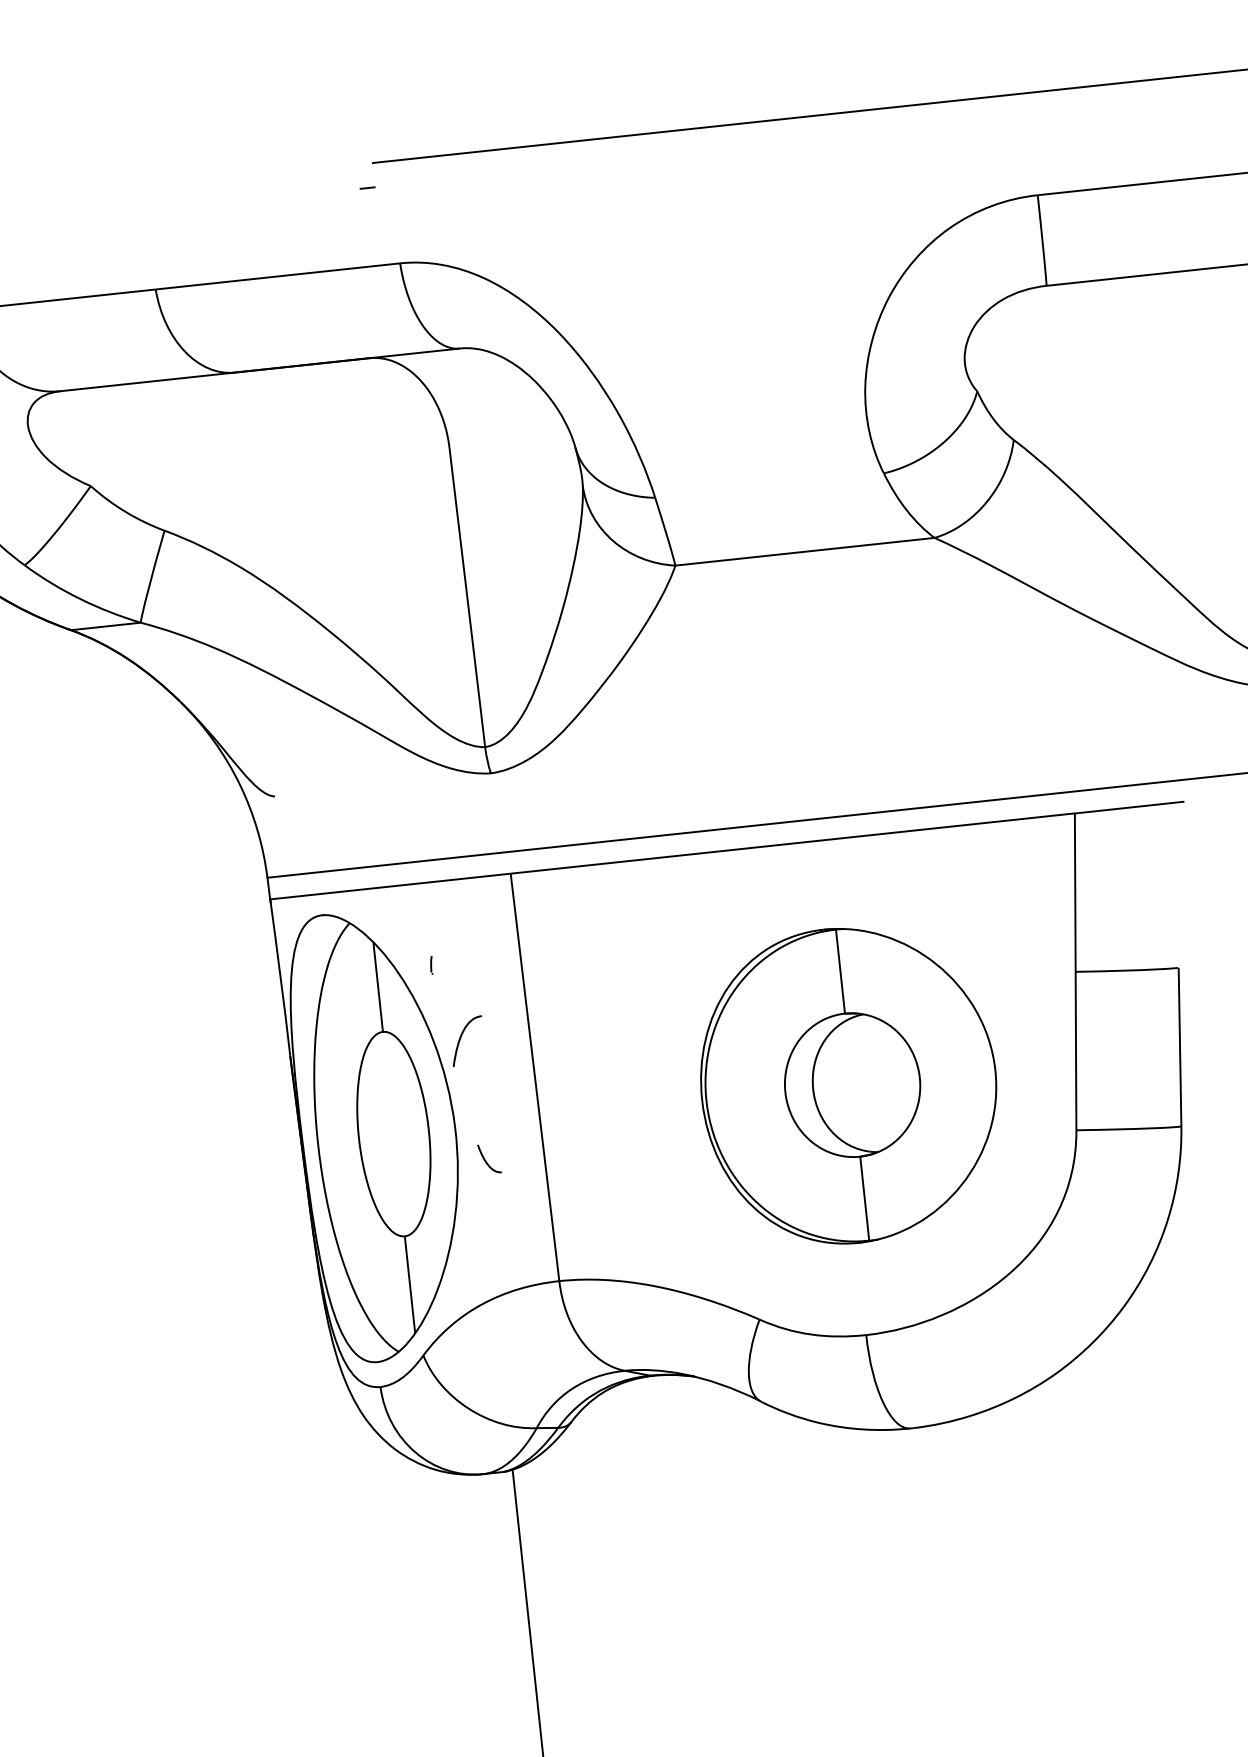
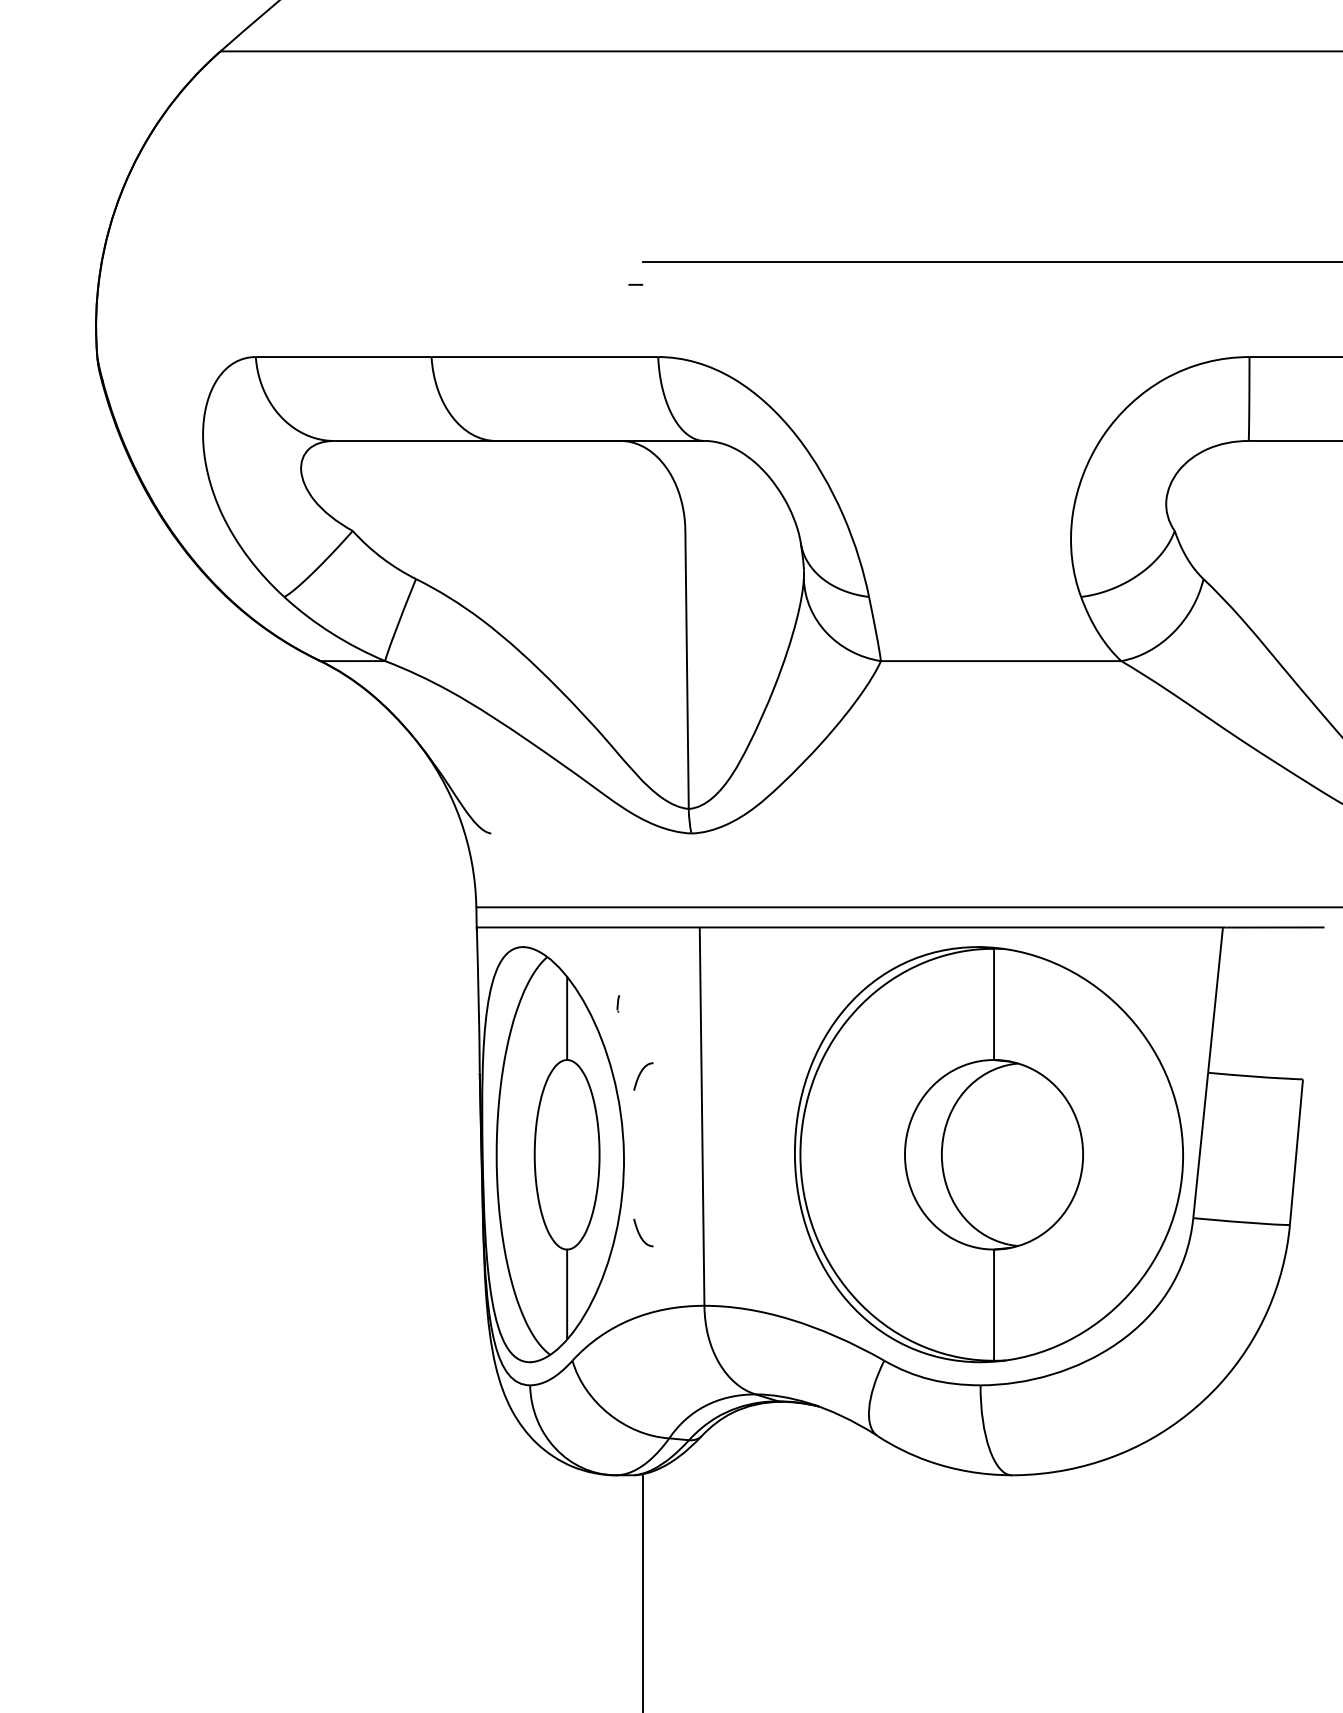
part: (467, 1040) -> (643, 1076), size x0.62
part: (848, 1085) -> (988, 1154), size x1.43
part: (489, 1158) -> (643, 1232), moved

